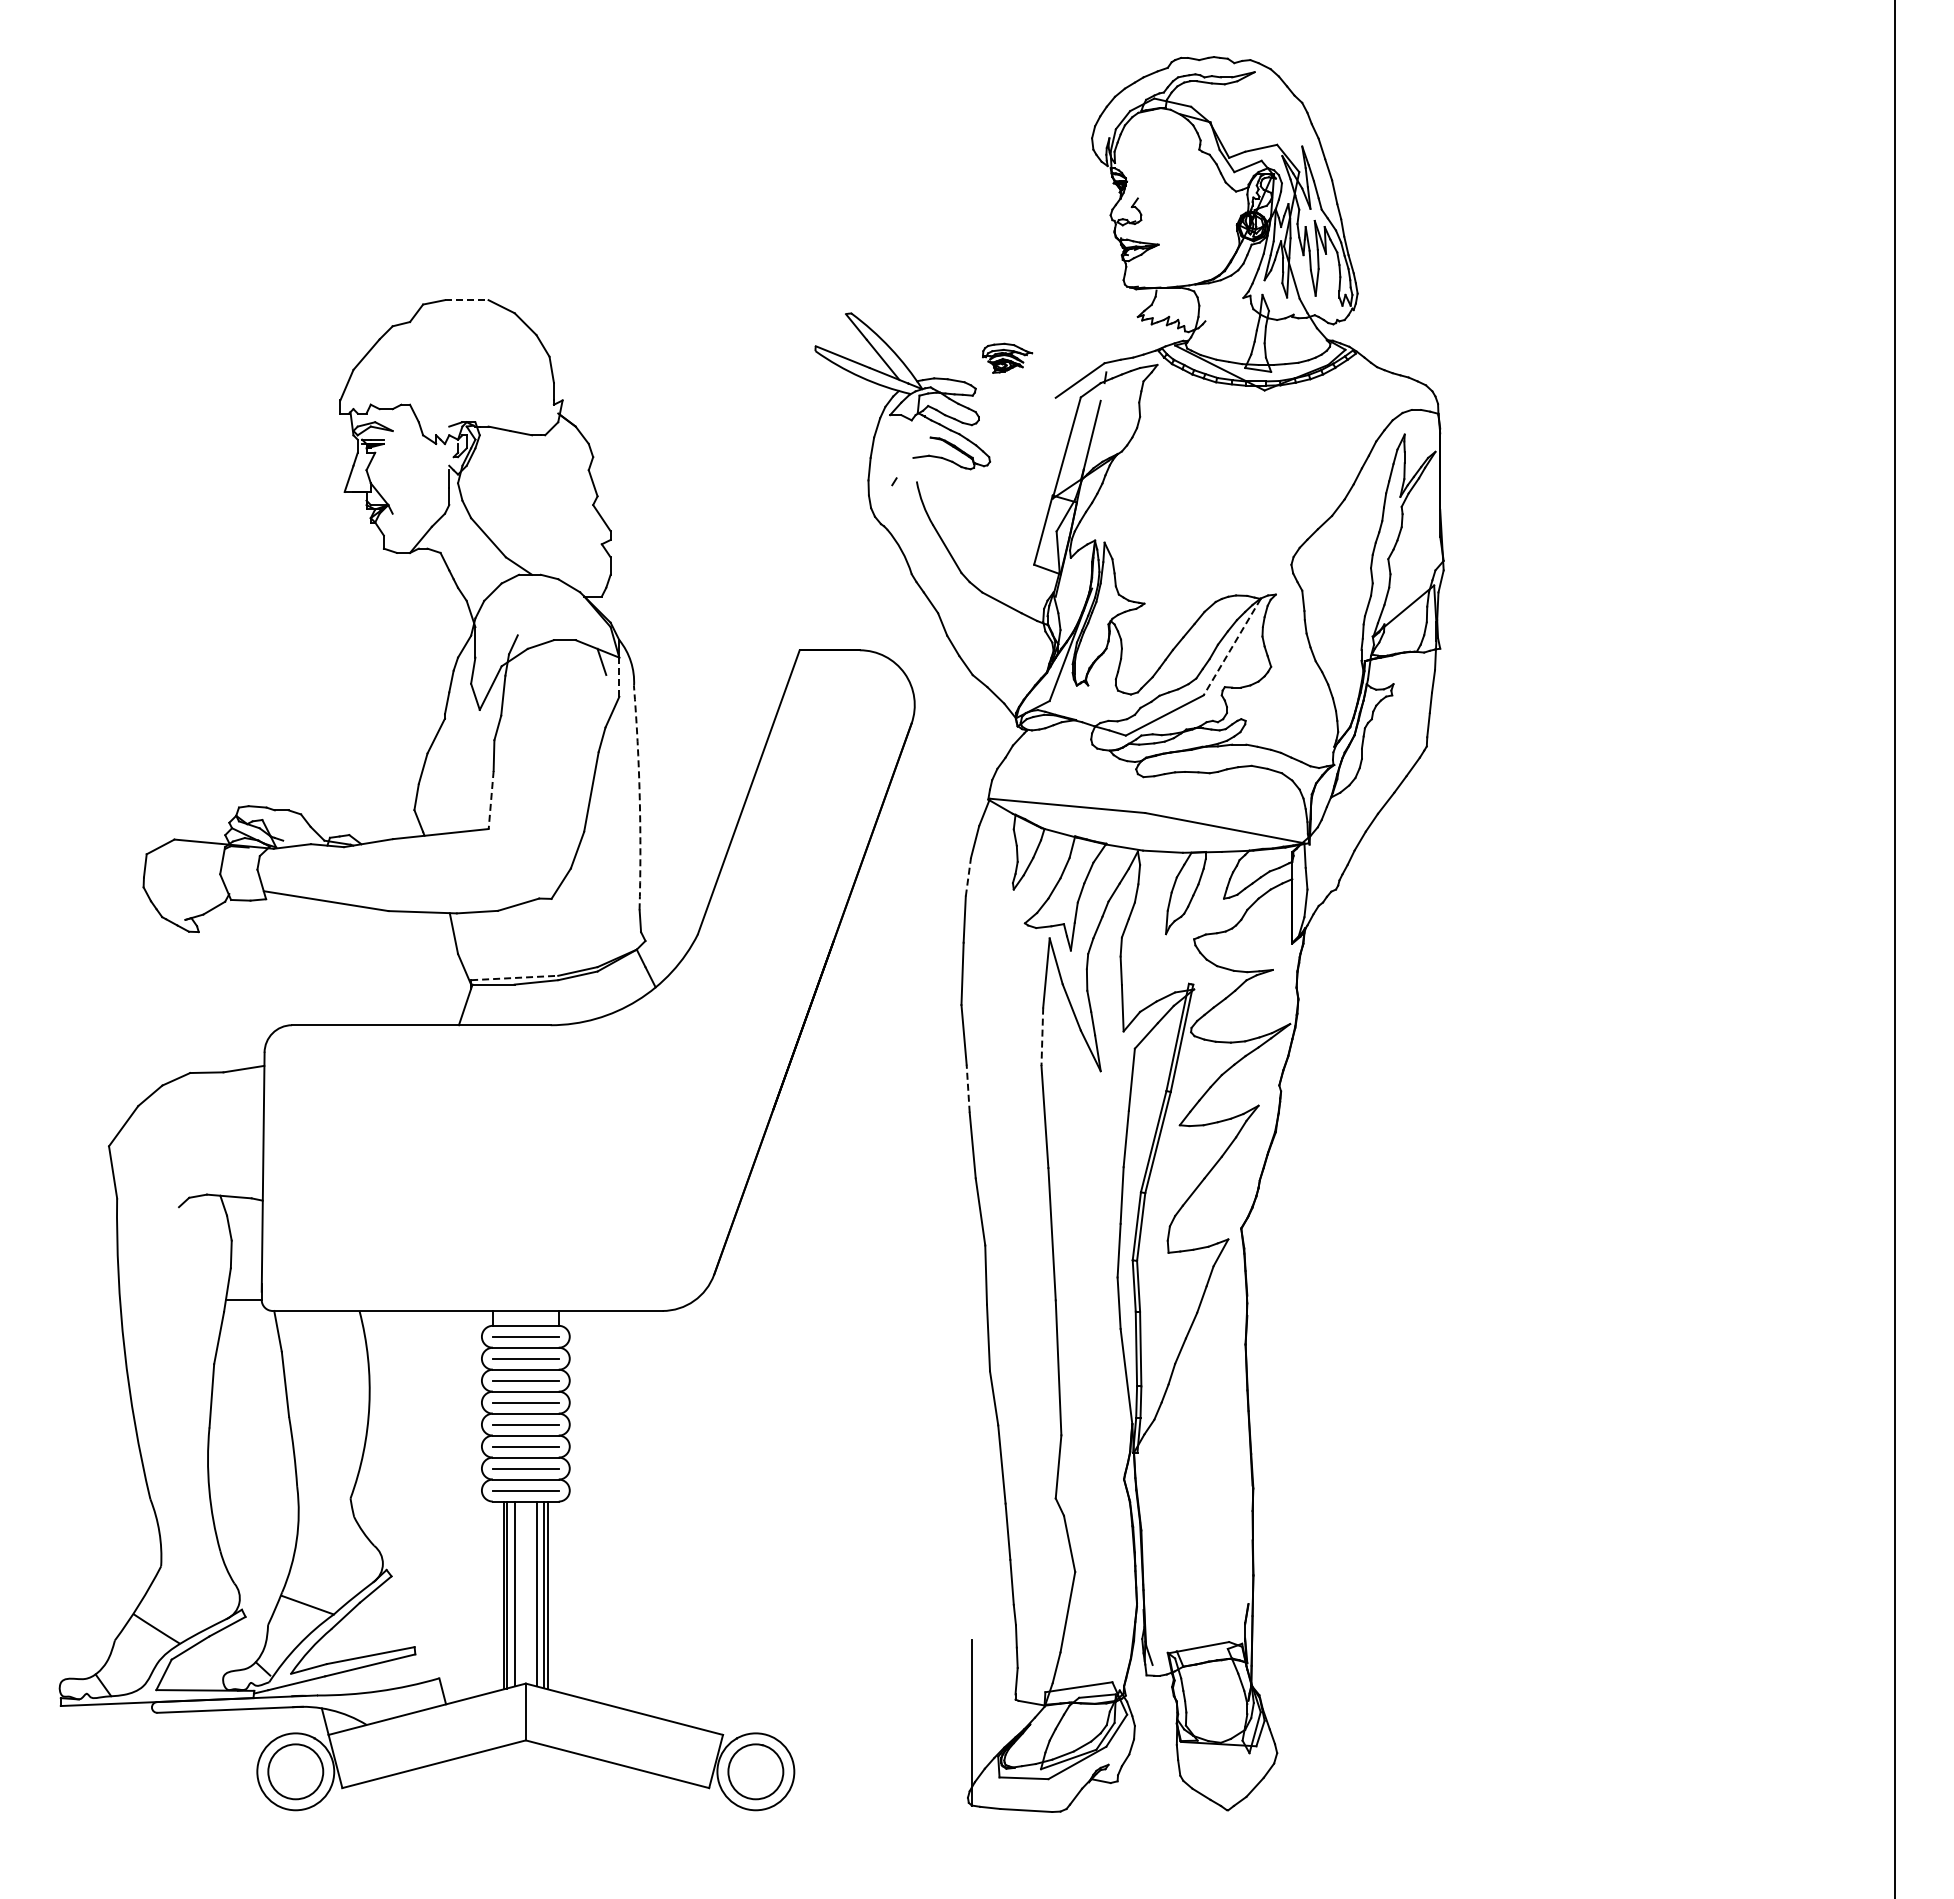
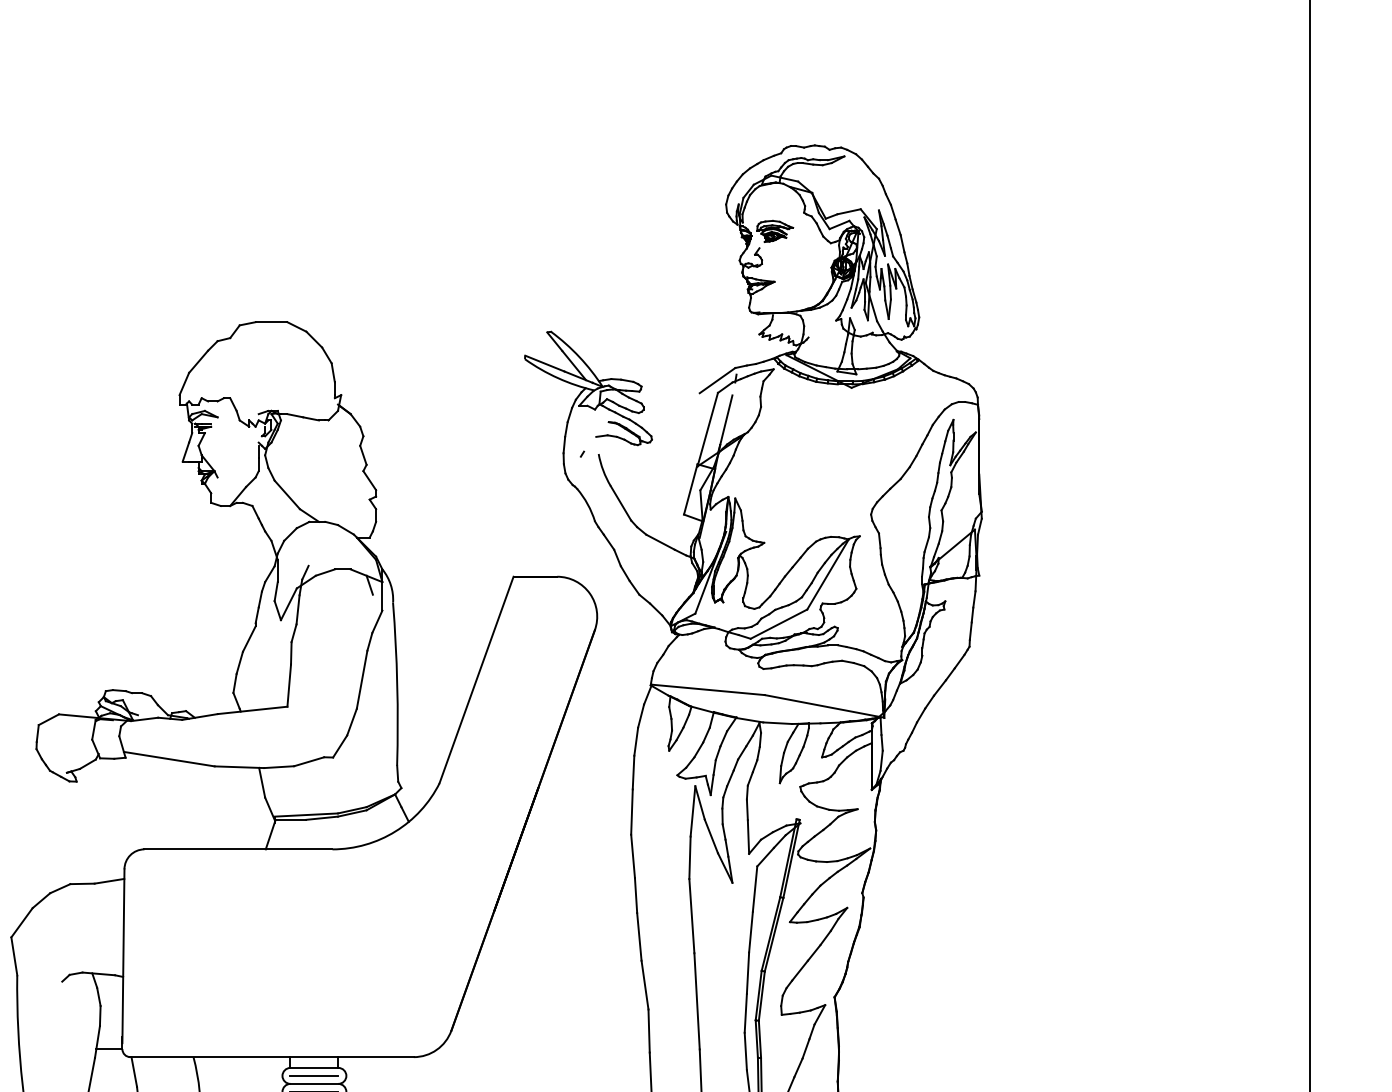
line: (466, 300) -> (271, 322), dashed -> solid
part: (1007, 357) -> (775, 230), moved
line: (1231, 647) -> (827, 574), dashed -> solid
line: (619, 677) -> (382, 596), dashed -> solid
arc: (639, 797) -> (397, 683), dashed -> solid
line: (491, 800) -> (289, 685), dashed -> solid
line: (968, 876) -> (636, 741), dashed -> solid
line: (514, 977) -> (306, 814), dashed -> solid
line: (1042, 1037) -> (690, 858), dashed -> solid
line: (968, 1088) -> (636, 895), dashed -> solid

